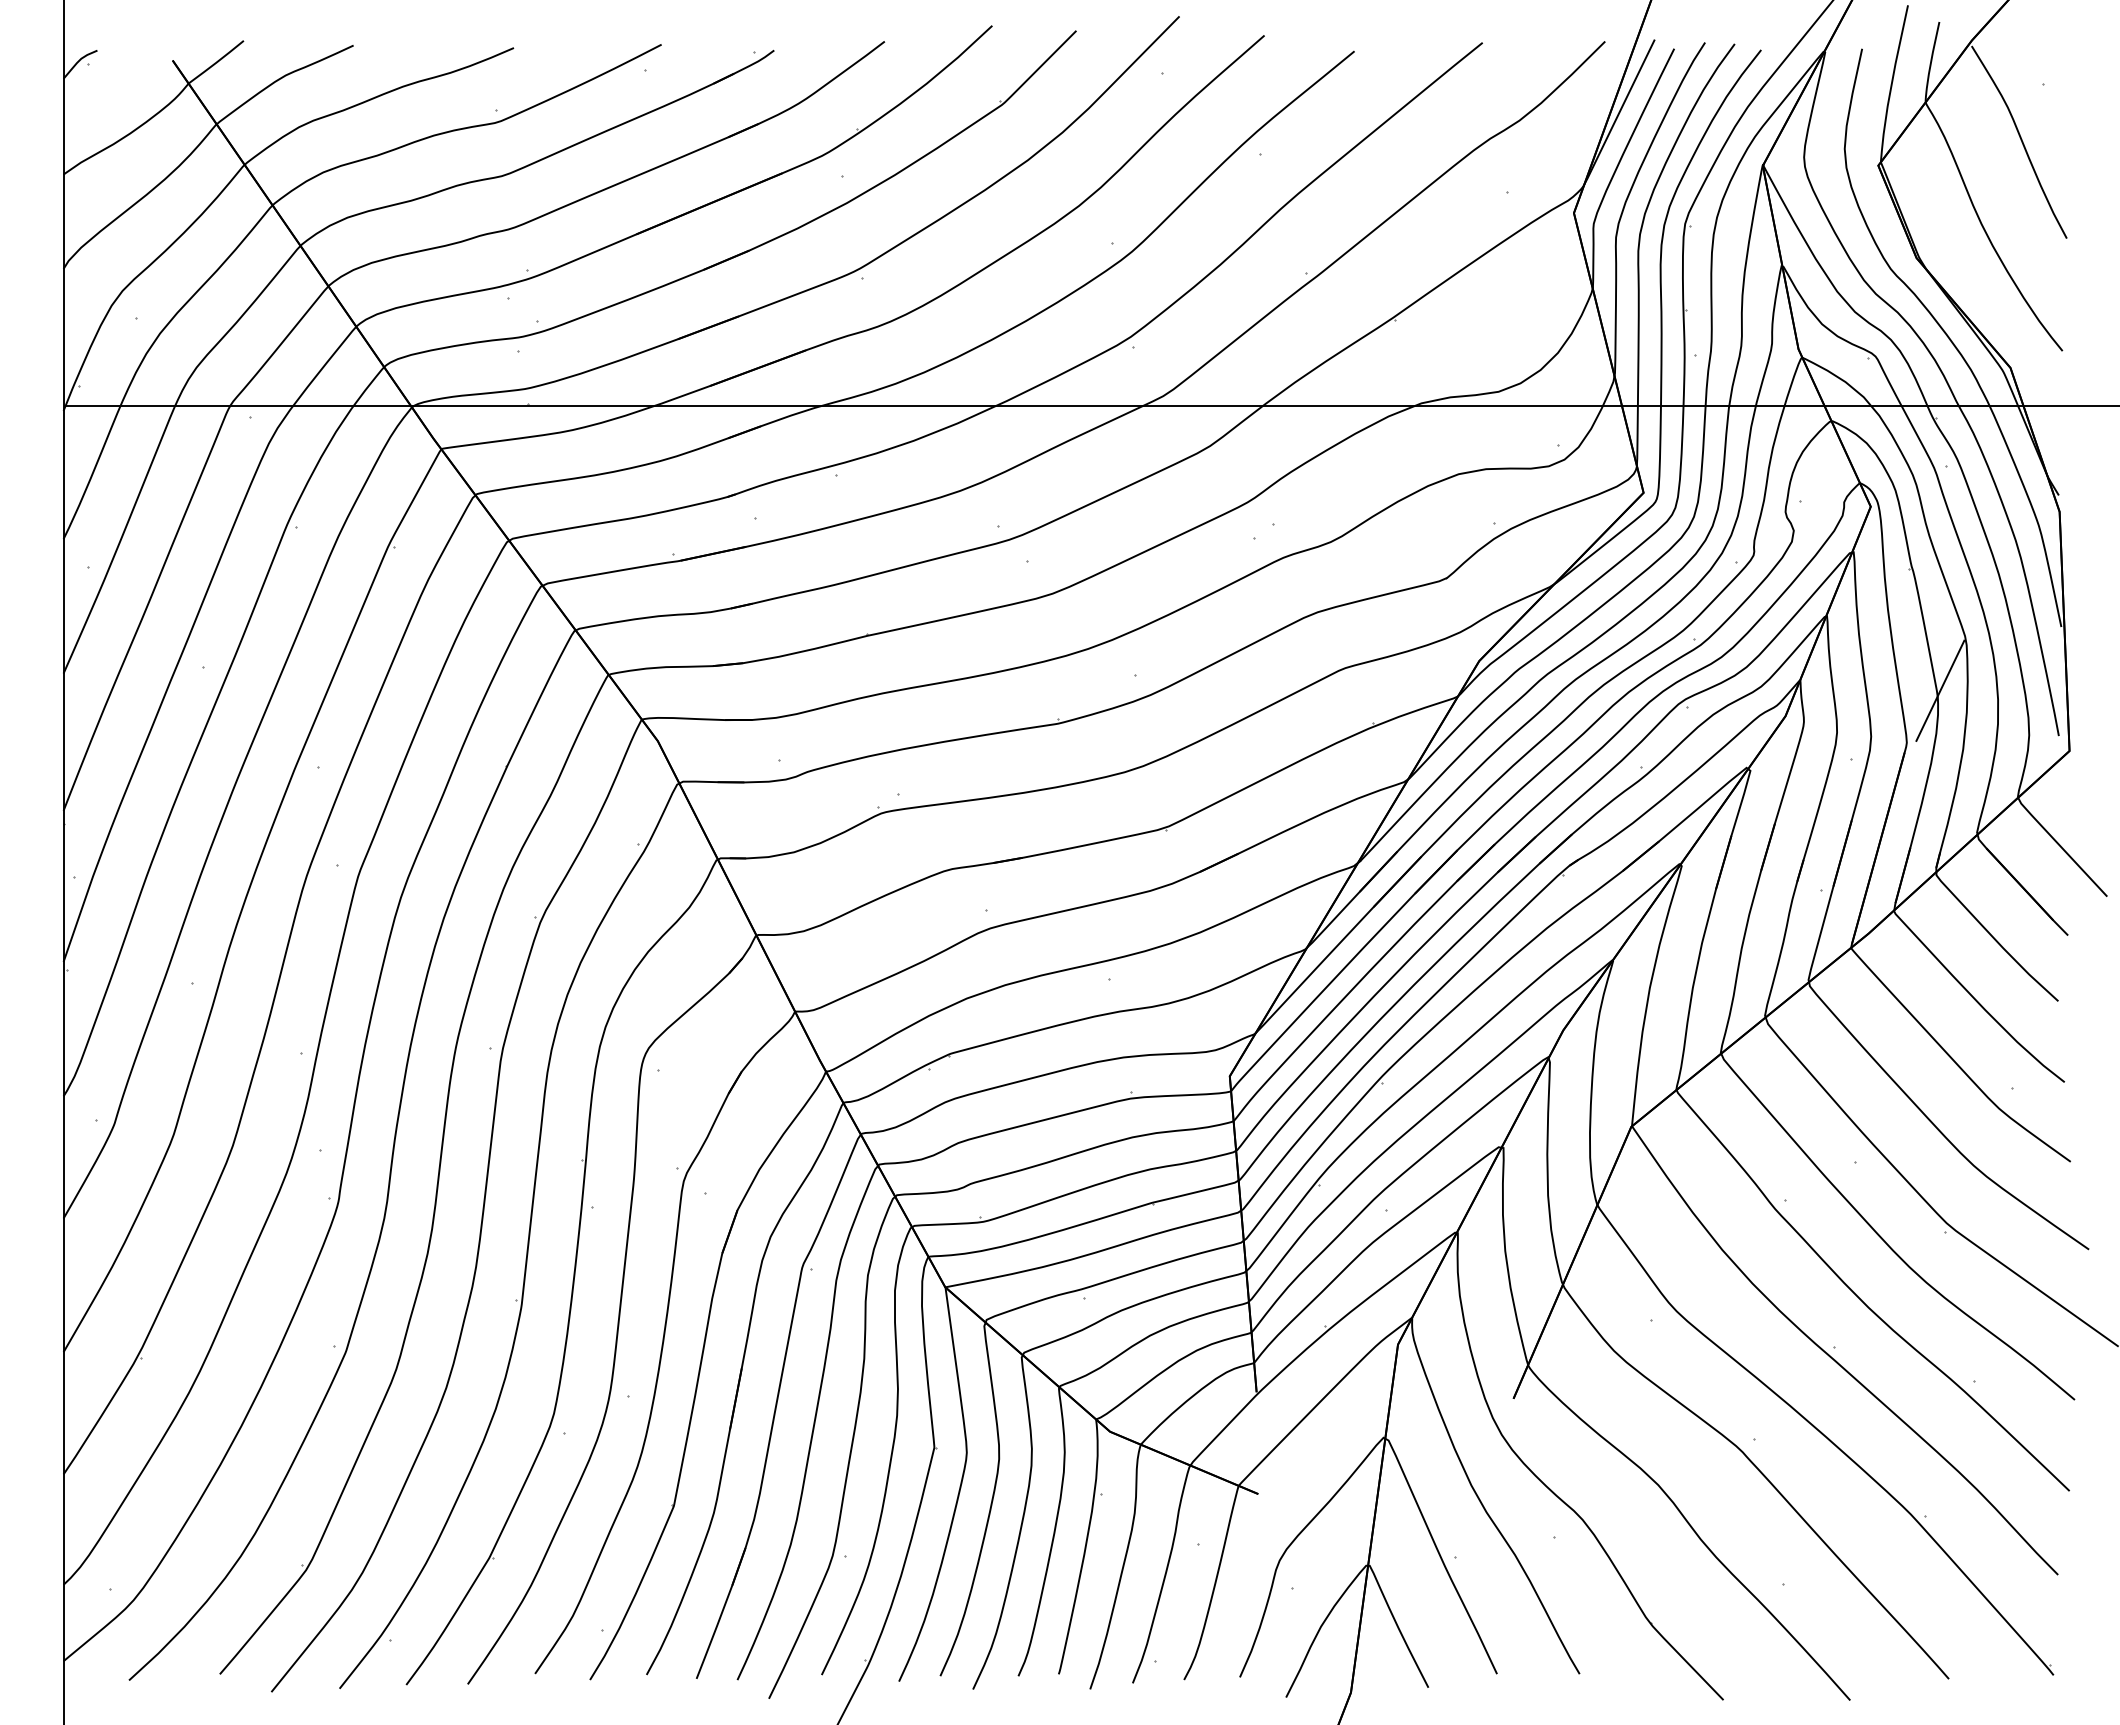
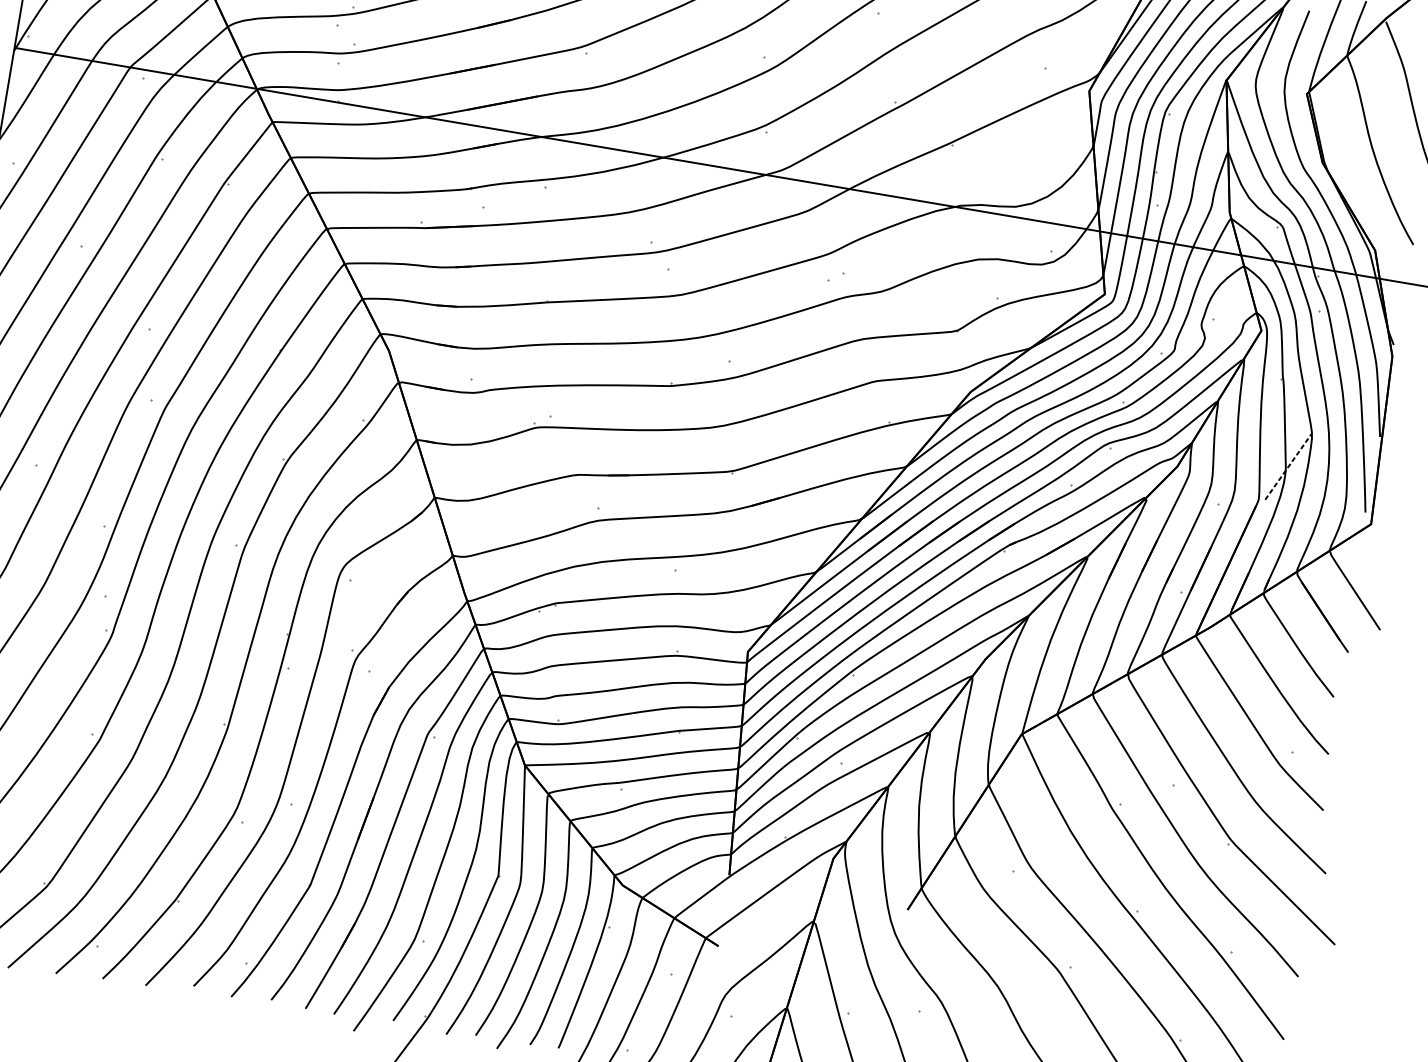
line: (1940, 690) -> (1288, 466), solid -> dashed

